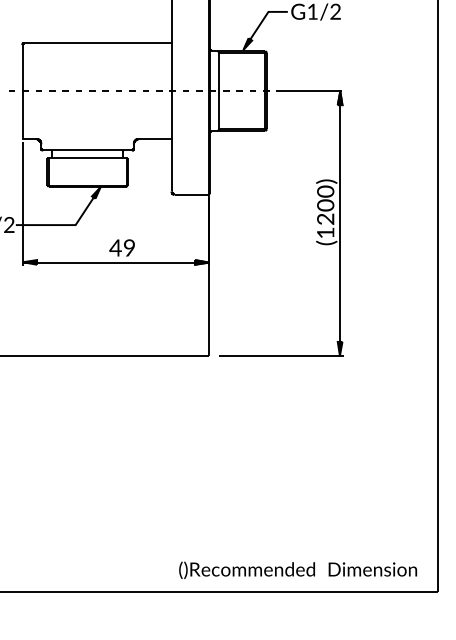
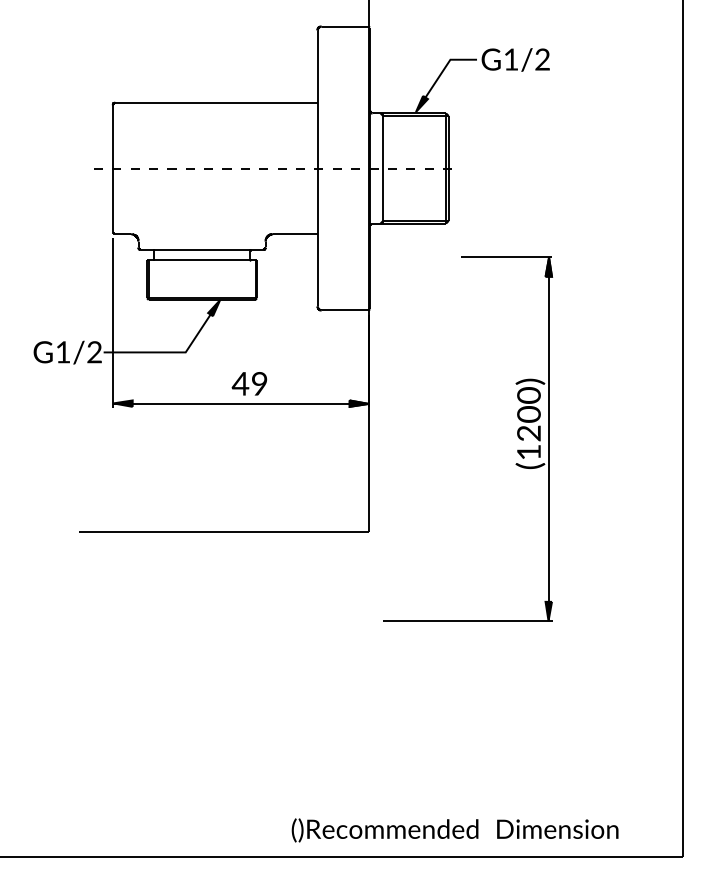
part: (317, 221) -> (517, 436), moved
text: (297, 570) -> (454, 830), moved

